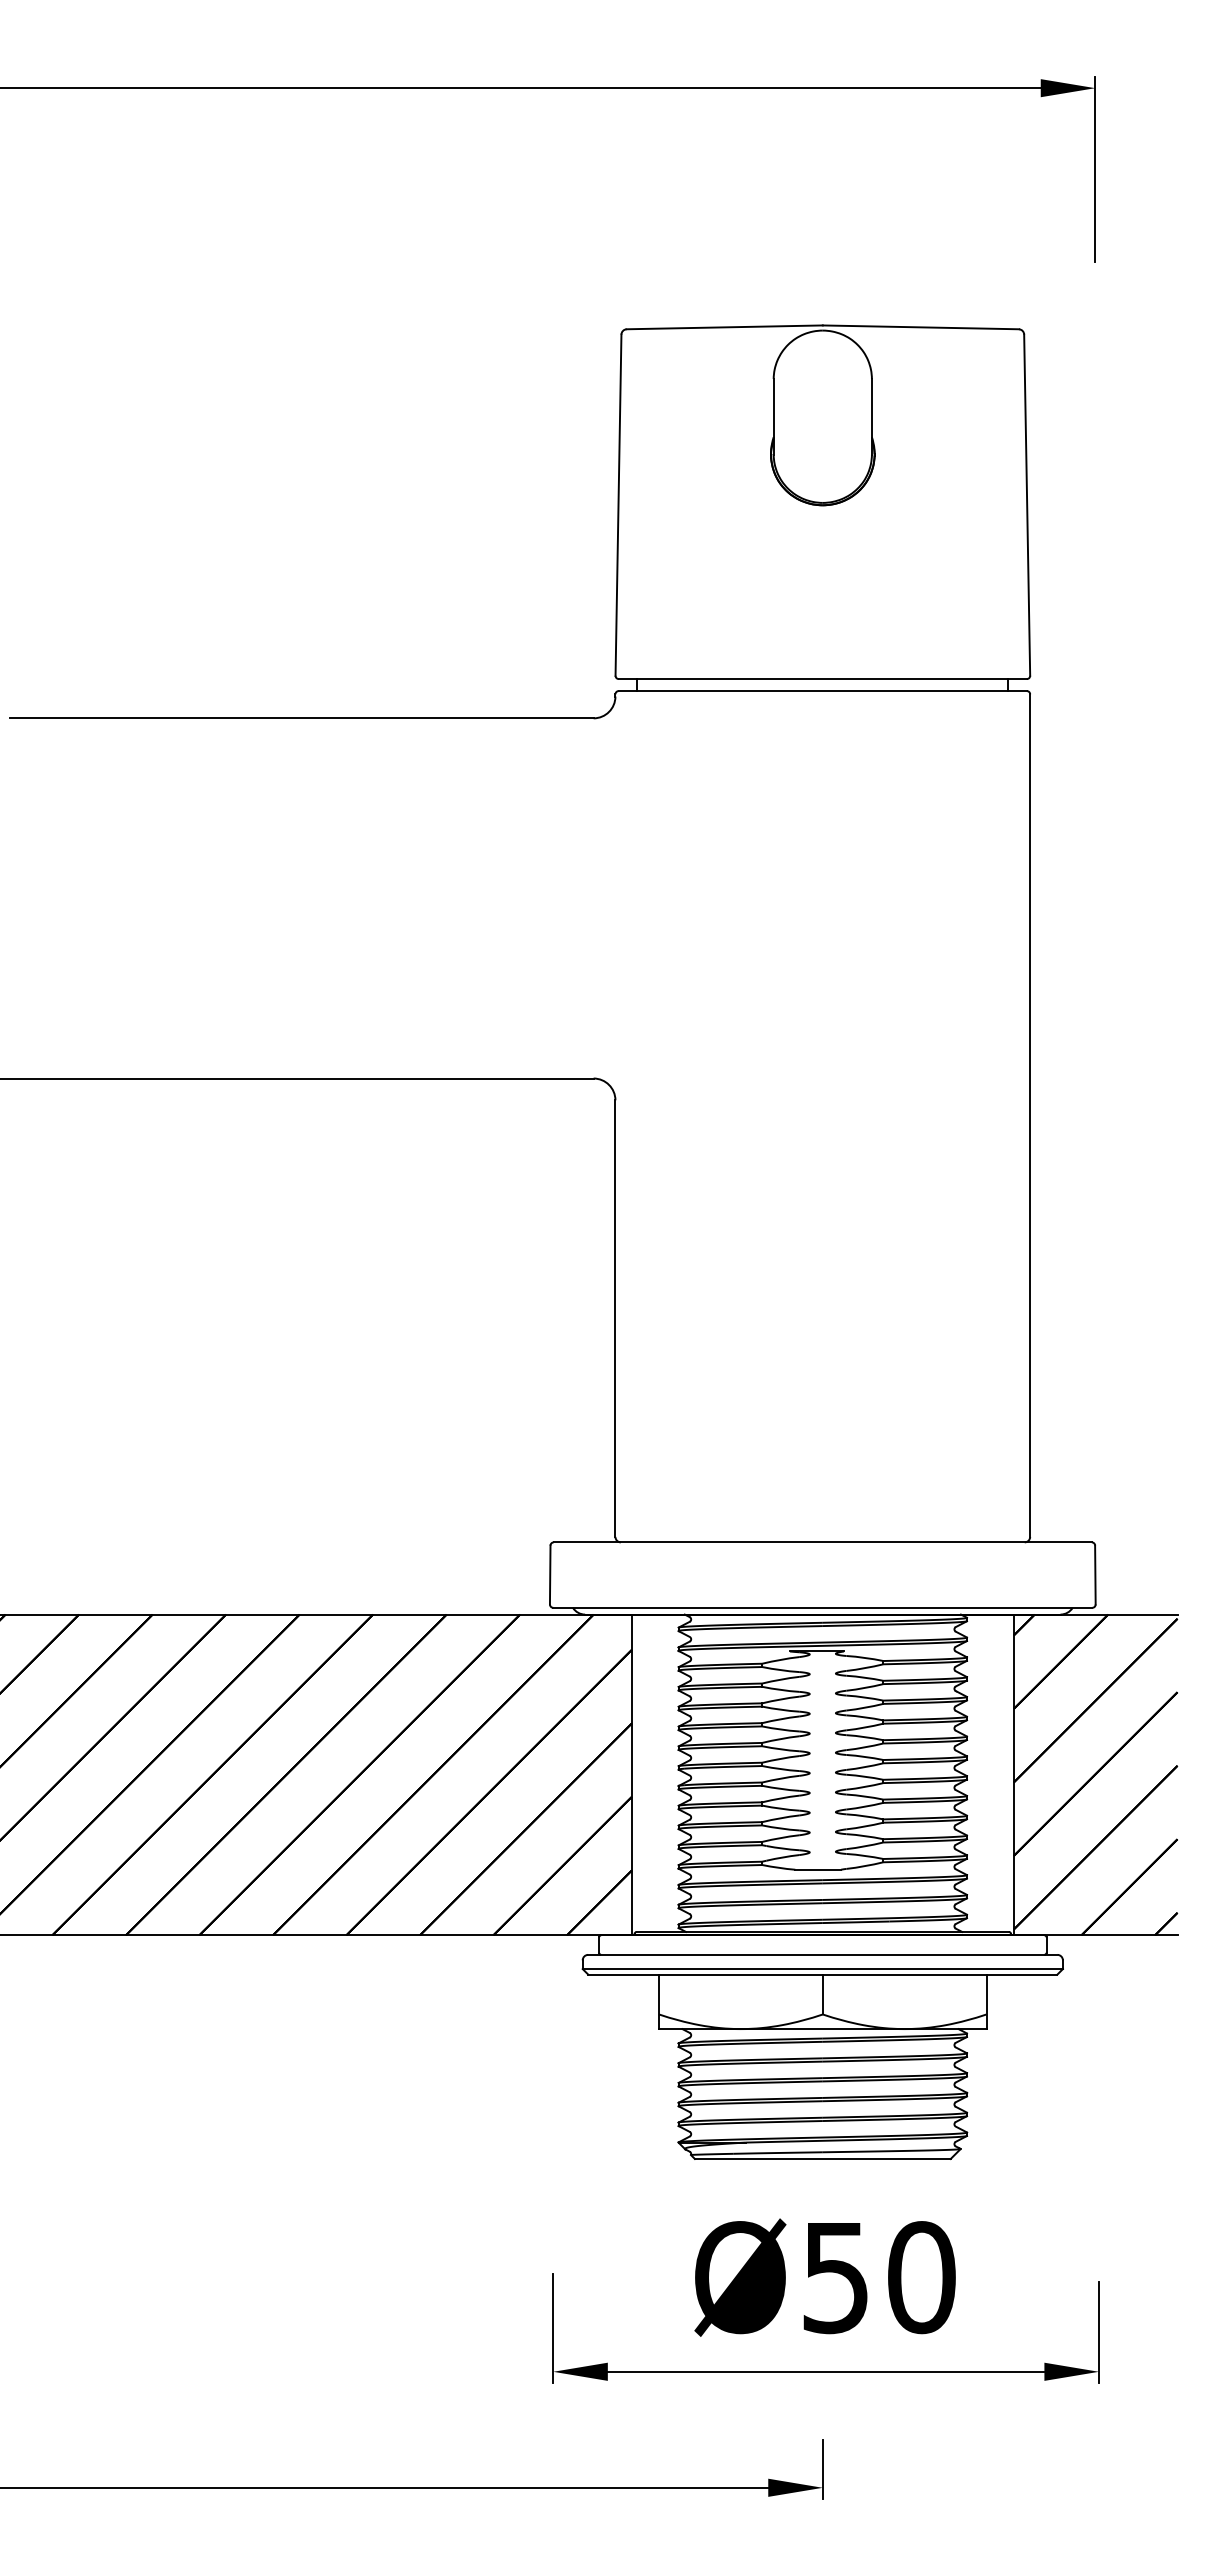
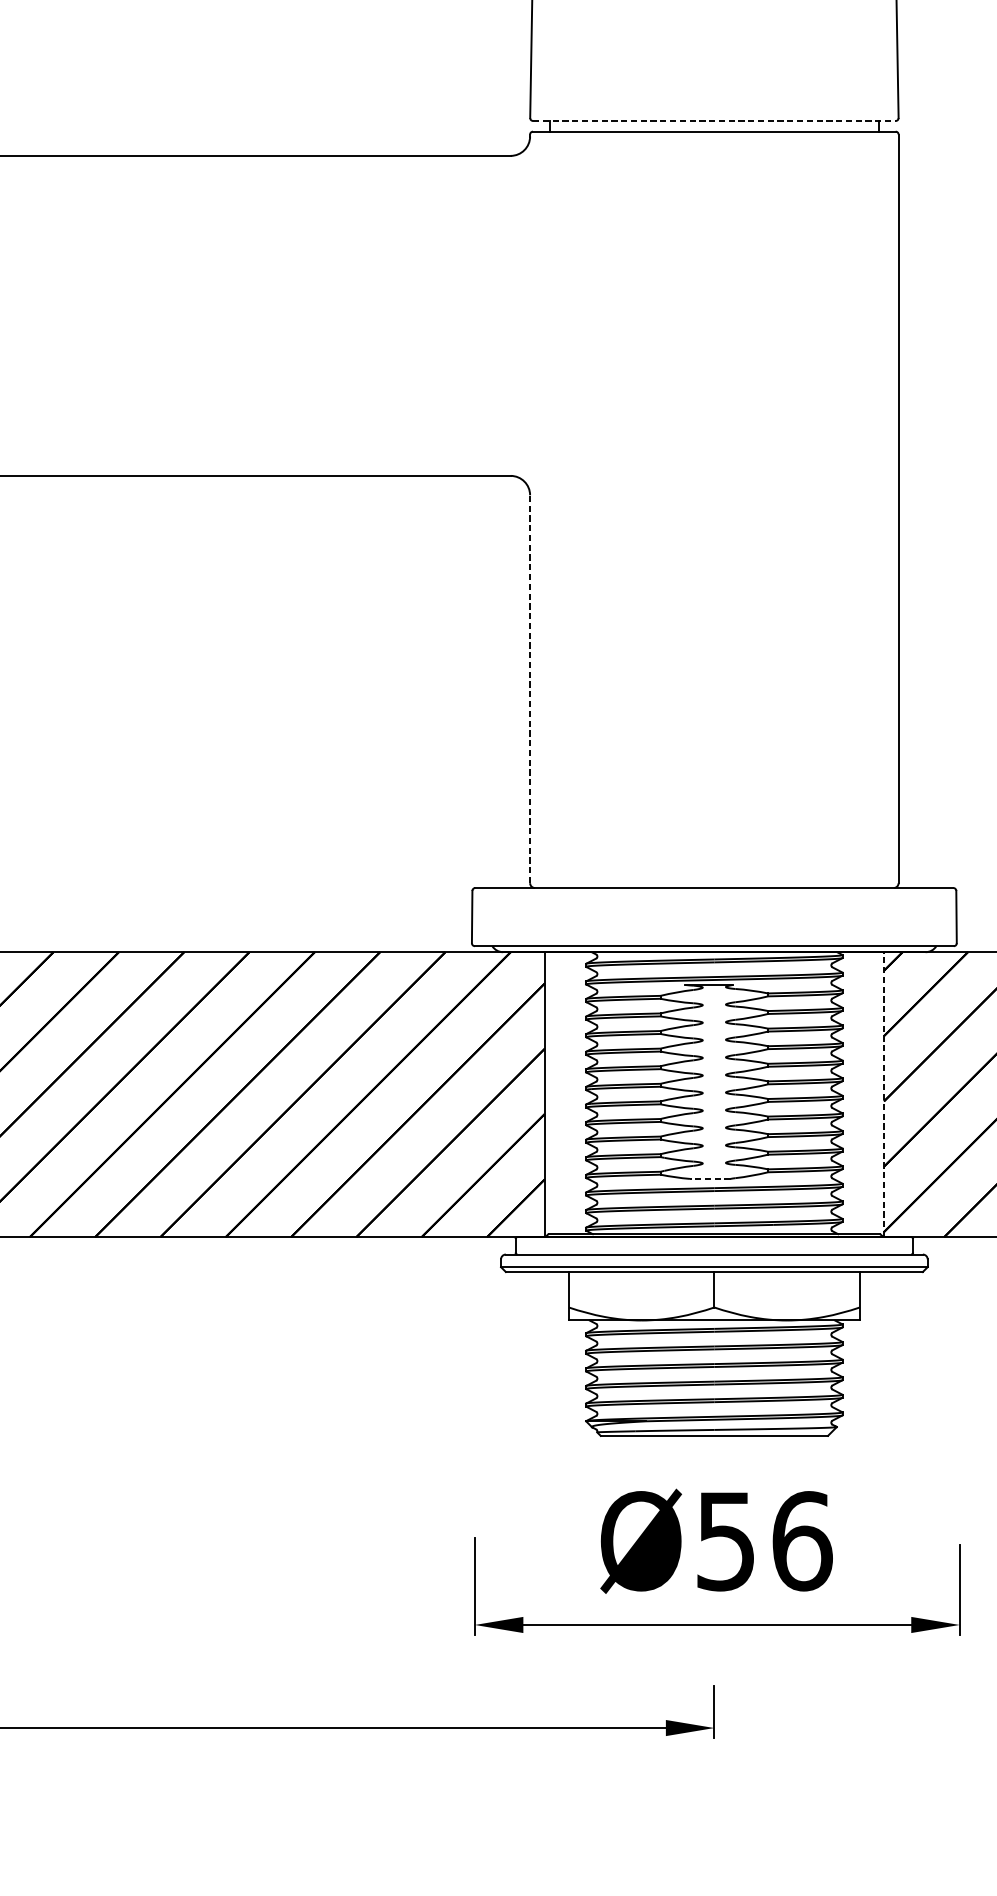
line: (823, 679) -> (714, 121), solid -> dashed
line: (615, 1318) -> (530, 689), solid -> dashed
line: (1013, 1774) -> (883, 1094), solid -> dashed
line: (818, 1869) -> (710, 1178), solid -> dashed
text: (922, 2277) -> (802, 1541), Ø50 -> Ø56

